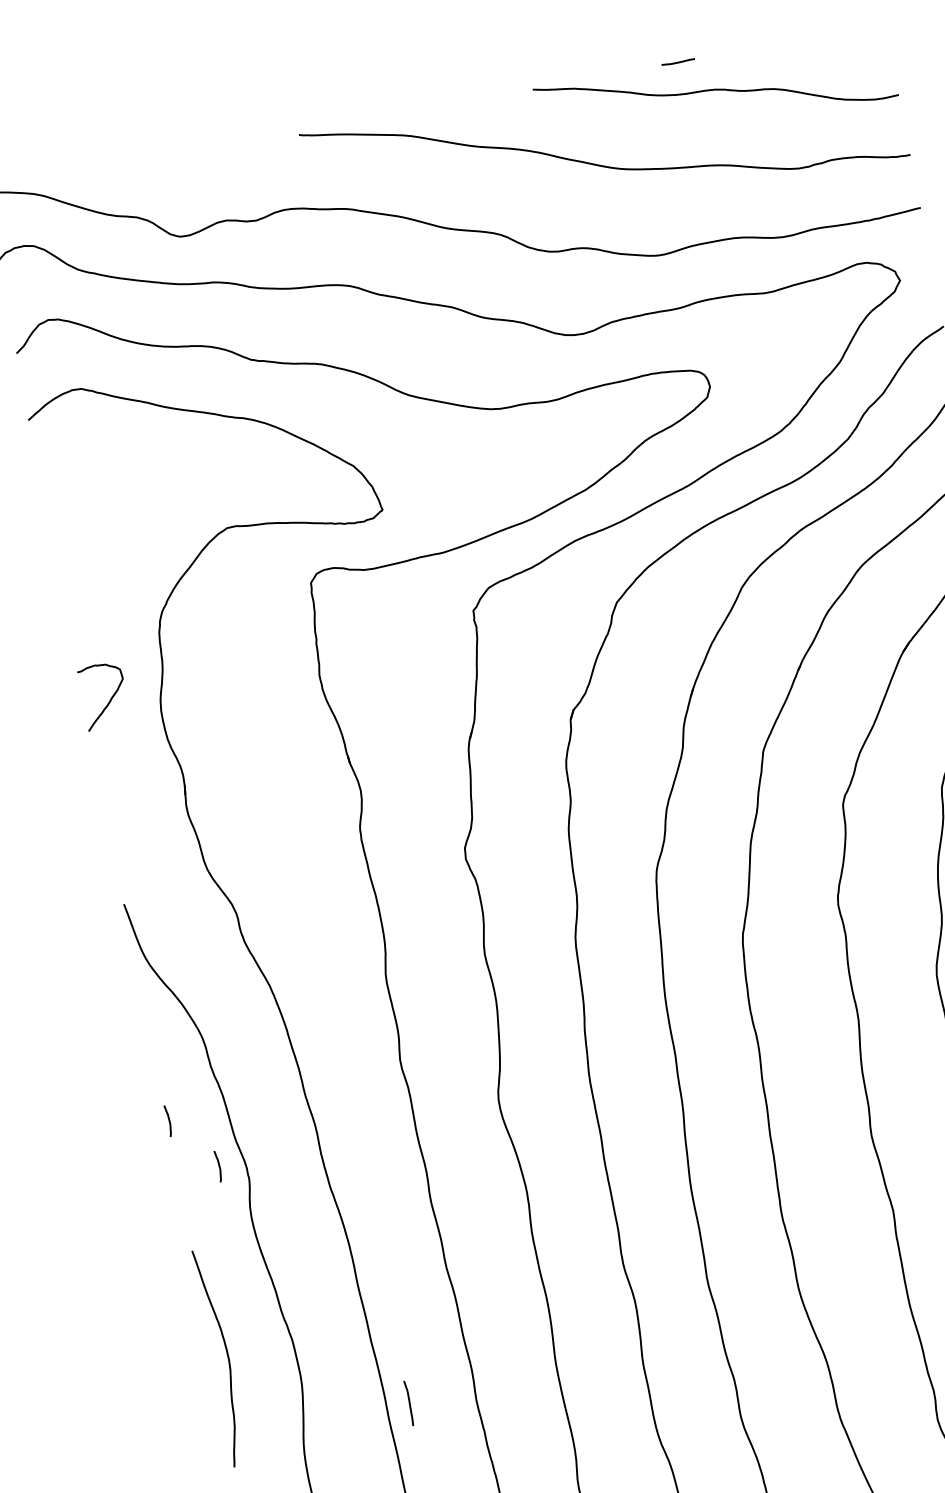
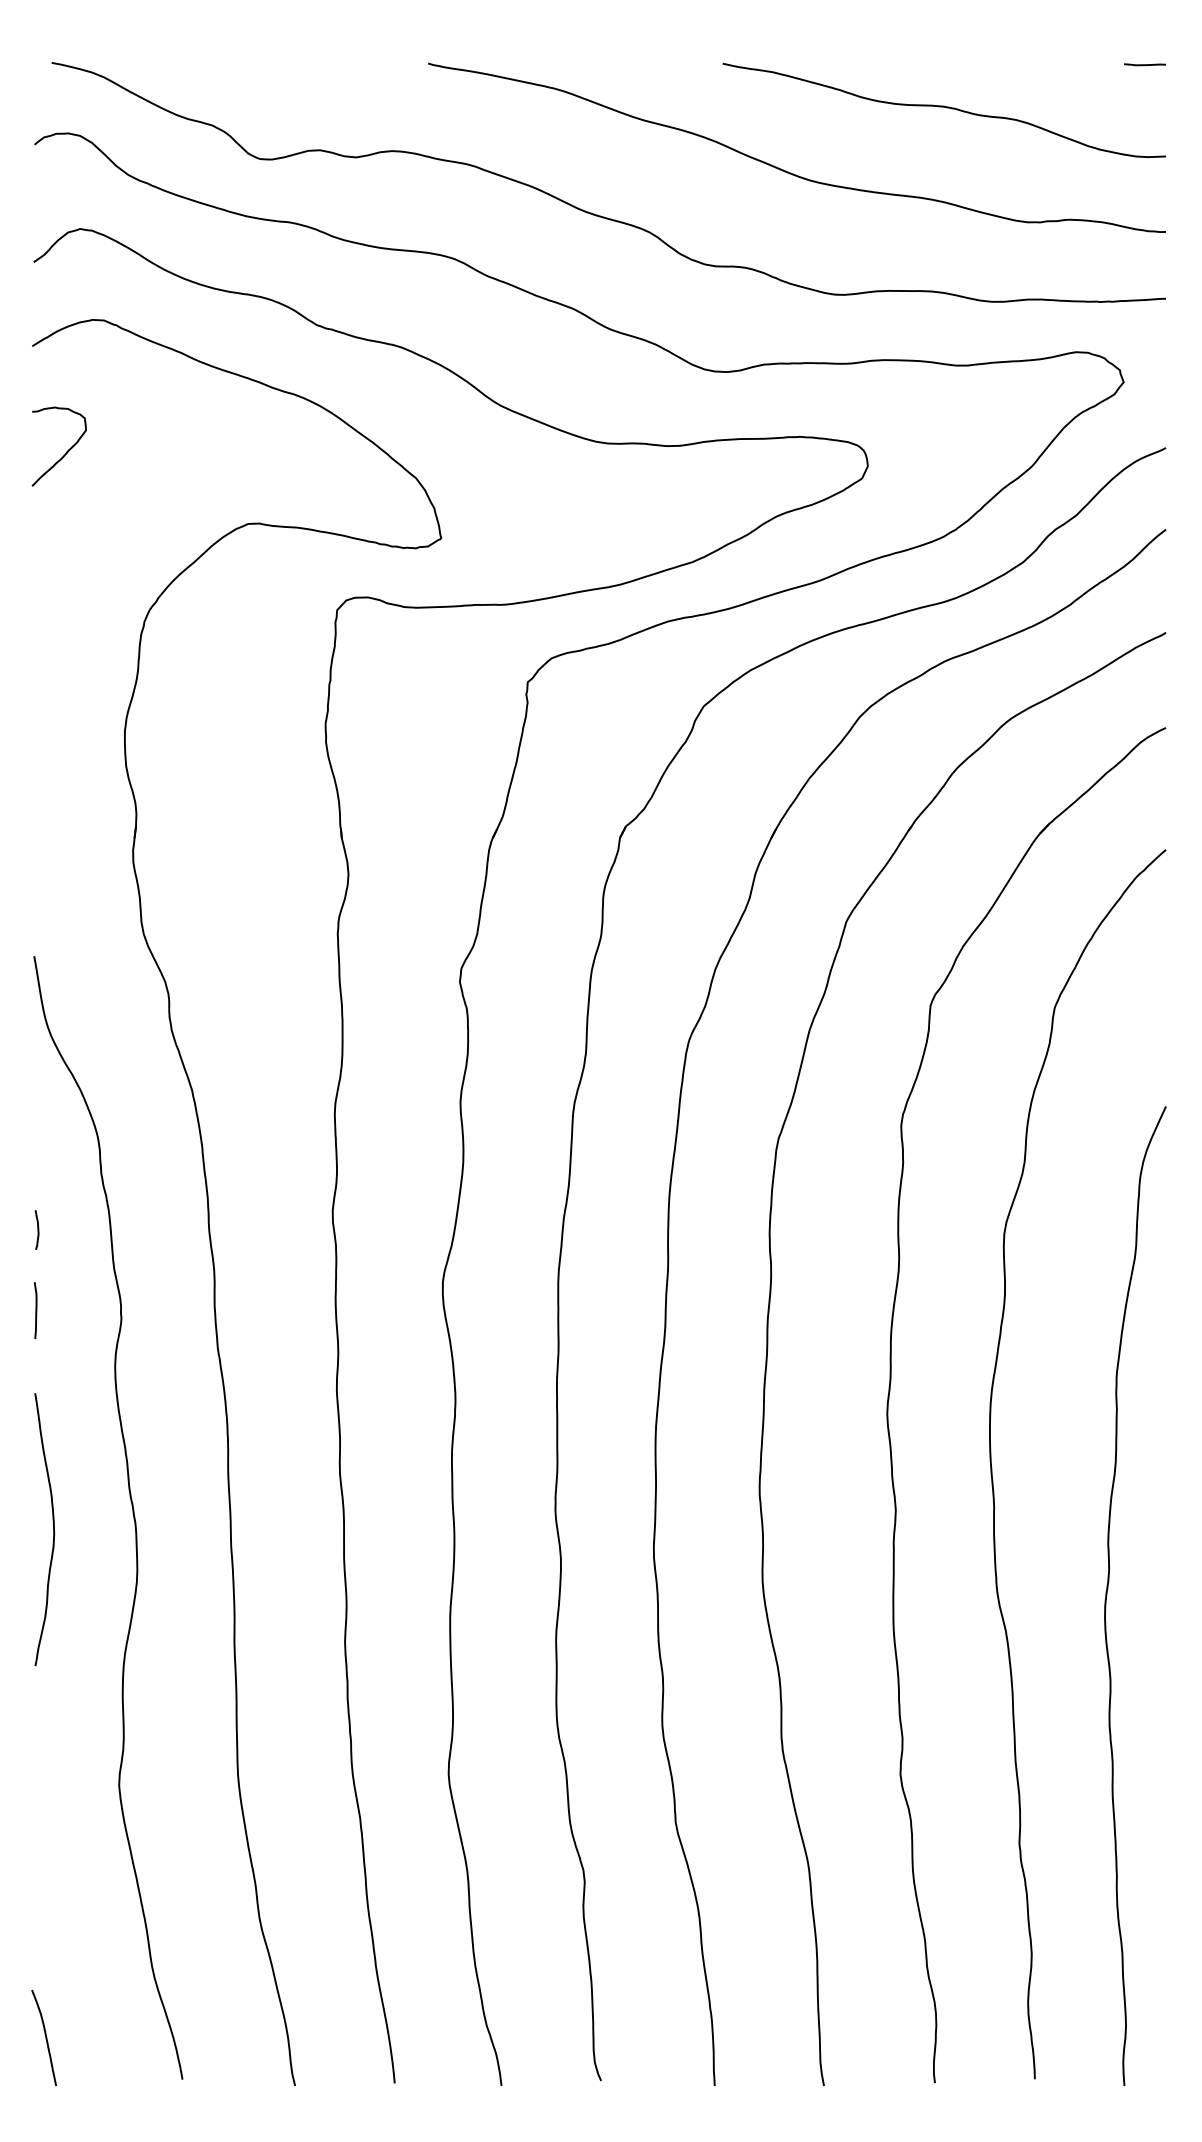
line: (677, 62) -> (1144, 64), moved
curve: (109, 699) -> (65, 452), moved
curve: (218, 1166) -> (87, 1296), removed
curve: (409, 1403) -> (35, 1310), moved

